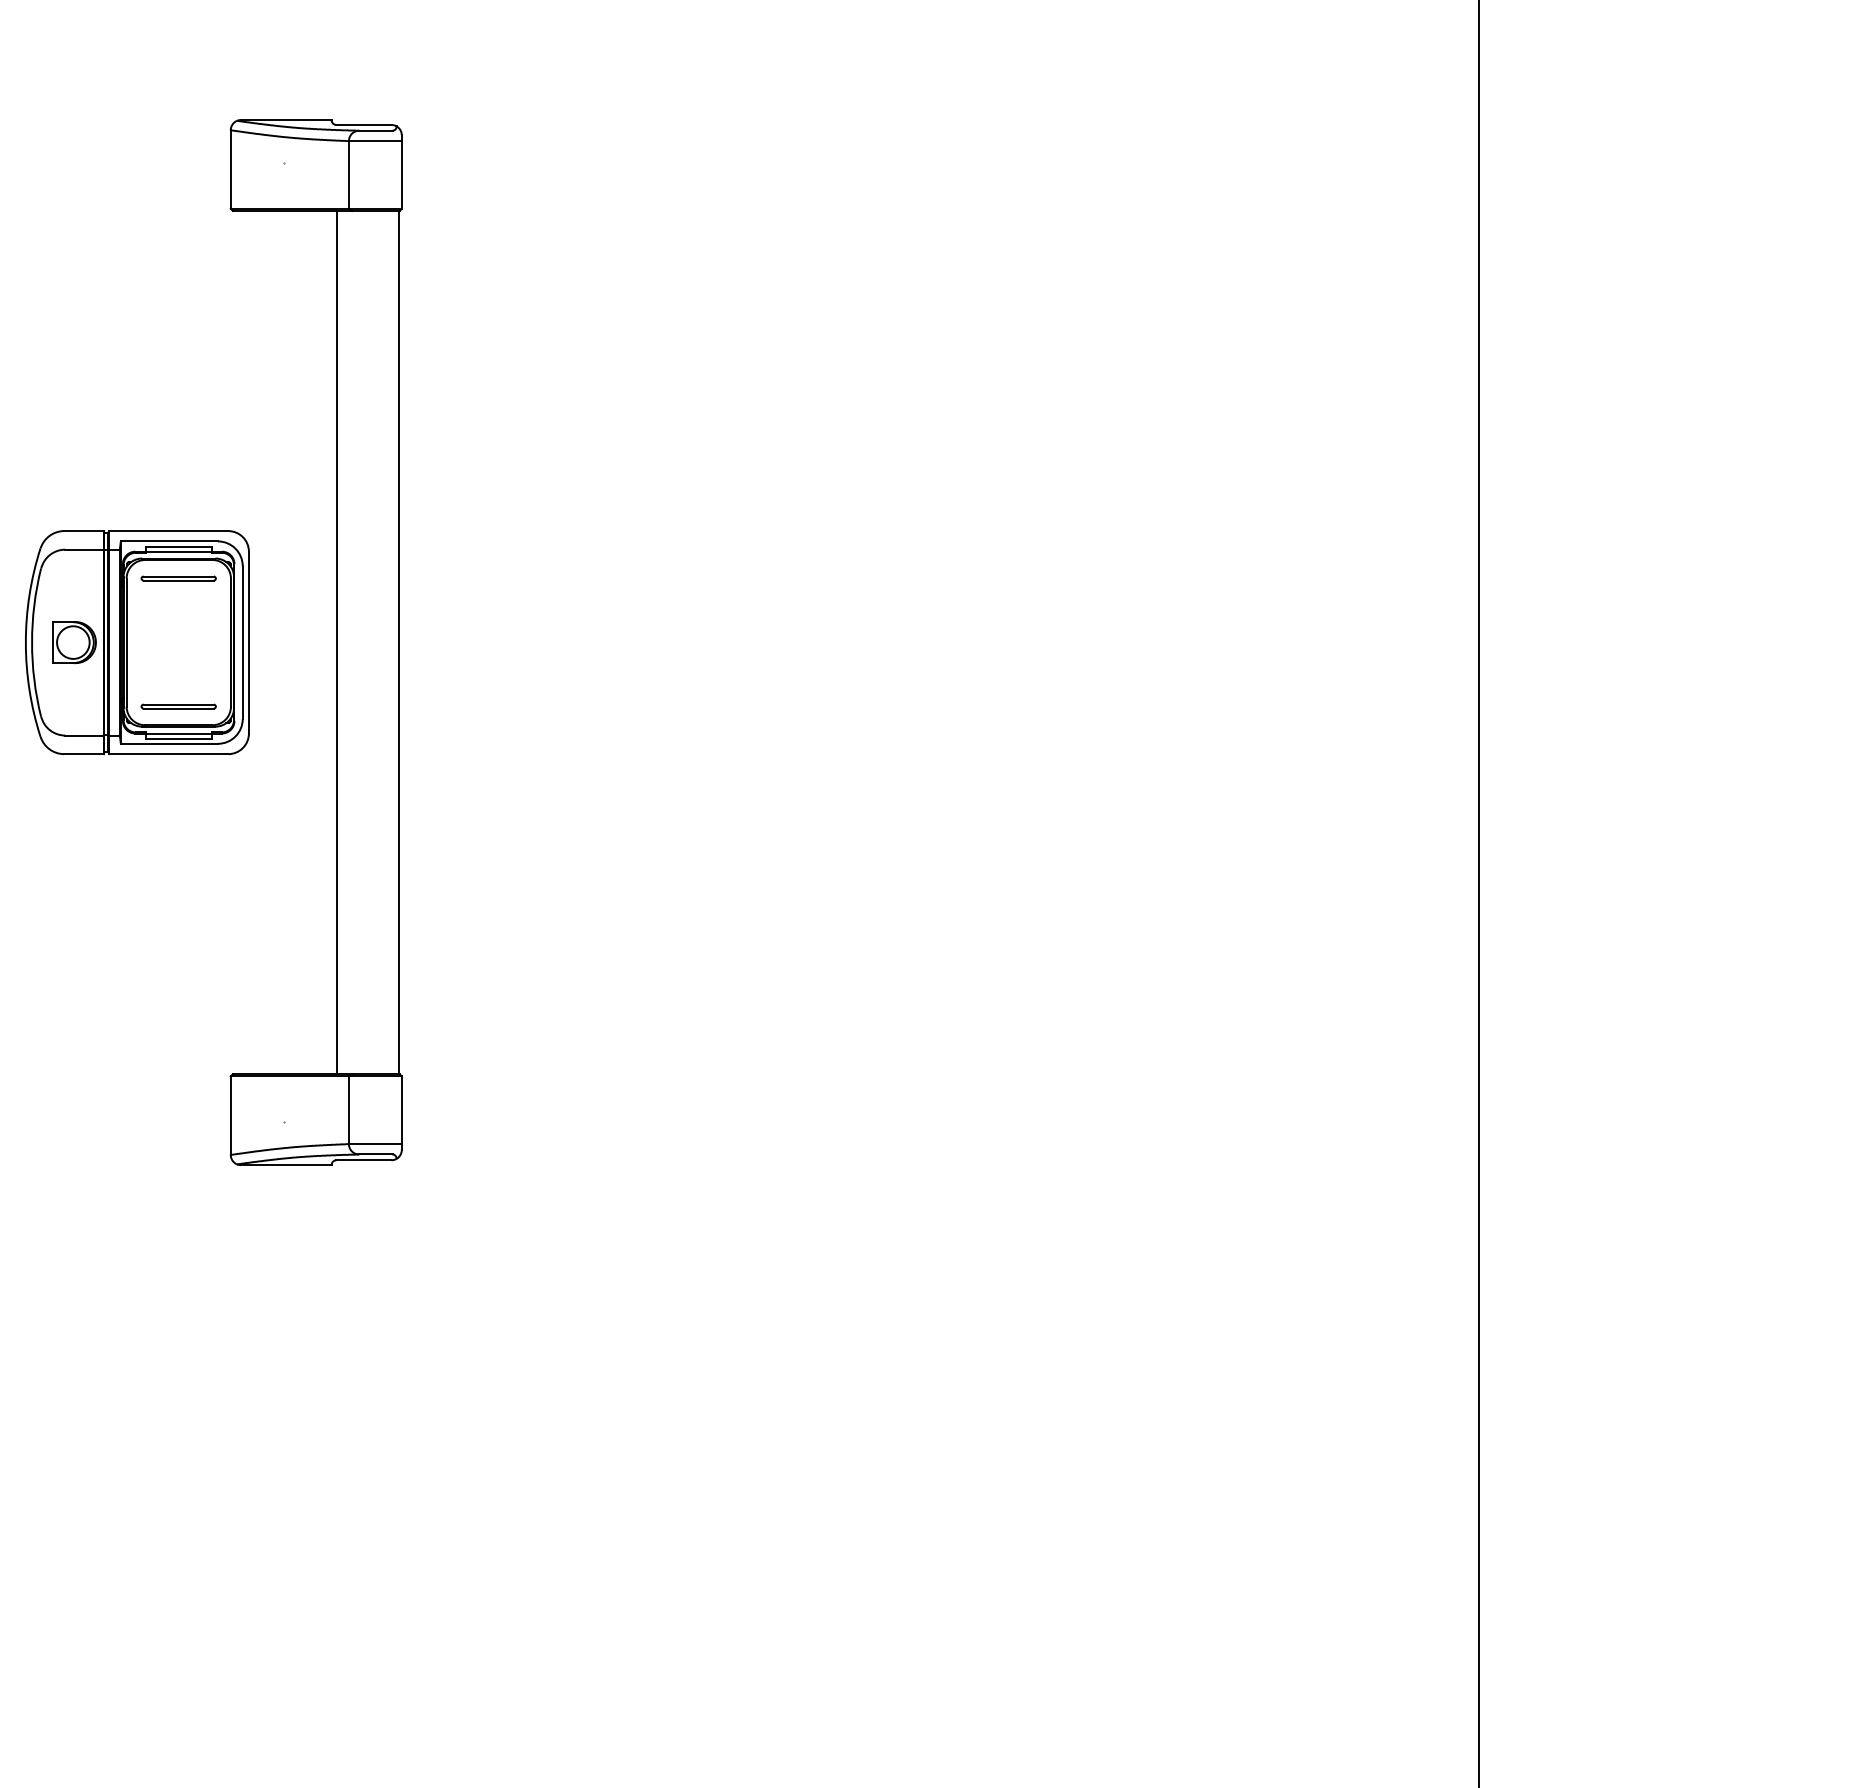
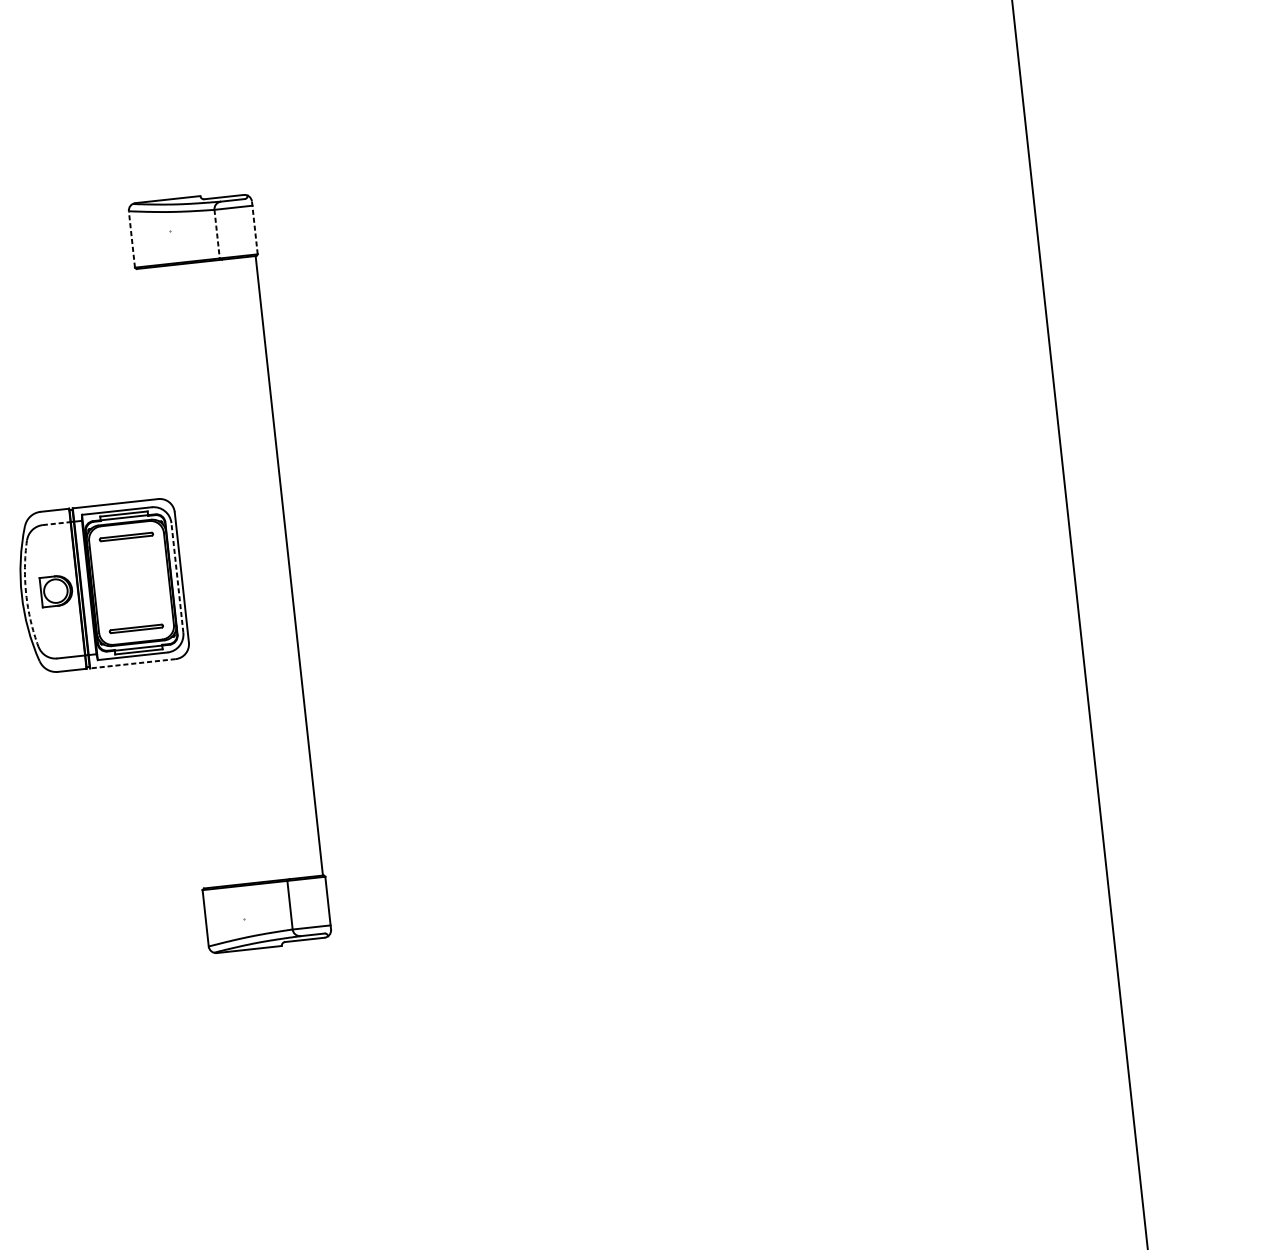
line: (230, 169) -> (131, 239), solid -> dashed
line: (401, 172) -> (254, 228), solid -> dashed
line: (348, 174) -> (216, 233), solid -> dashed
line: (84, 549) -> (56, 523), solid -> dashed
arc: (32, 642) -> (26, 594), solid -> dashed
line: (242, 642) -> (177, 577), solid -> dashed
line: (336, 642) -> (244, 570), removed
line: (168, 754) -> (132, 664), solid -> dashed

